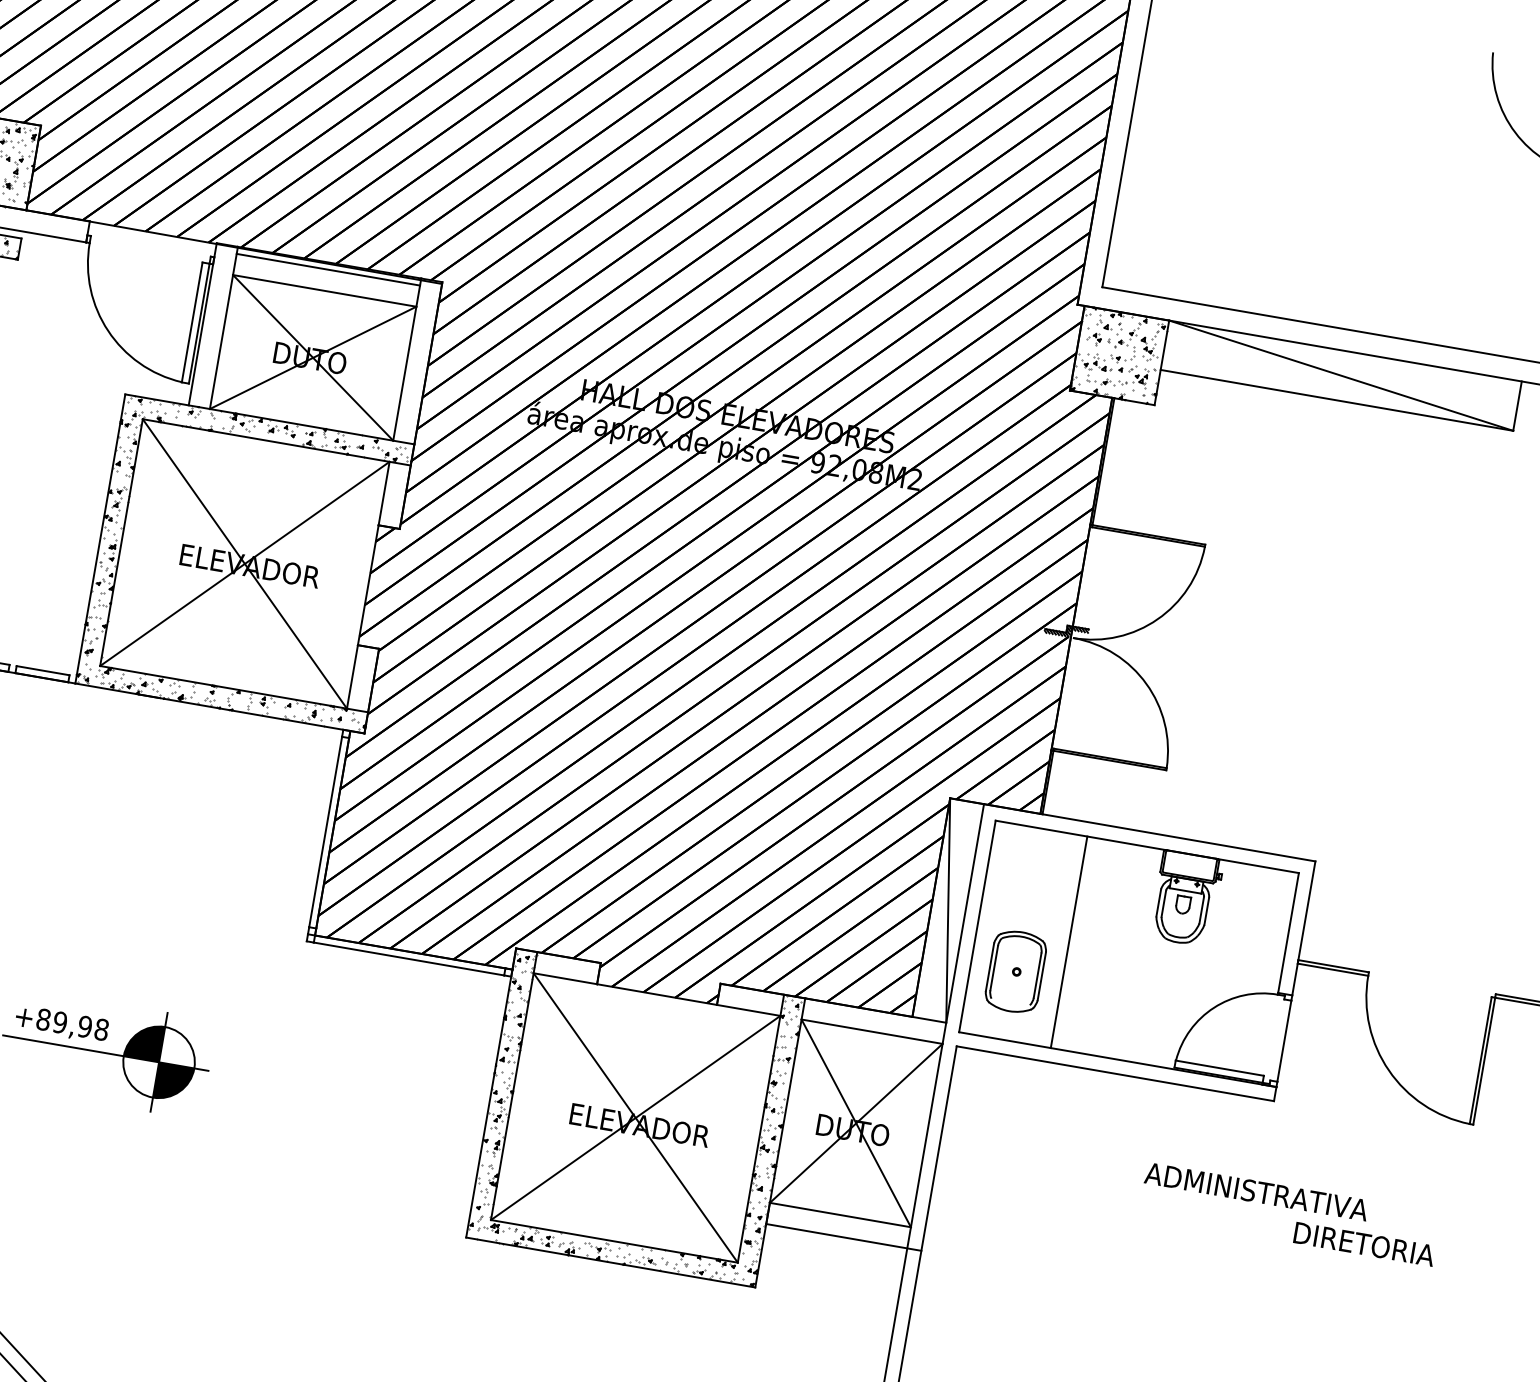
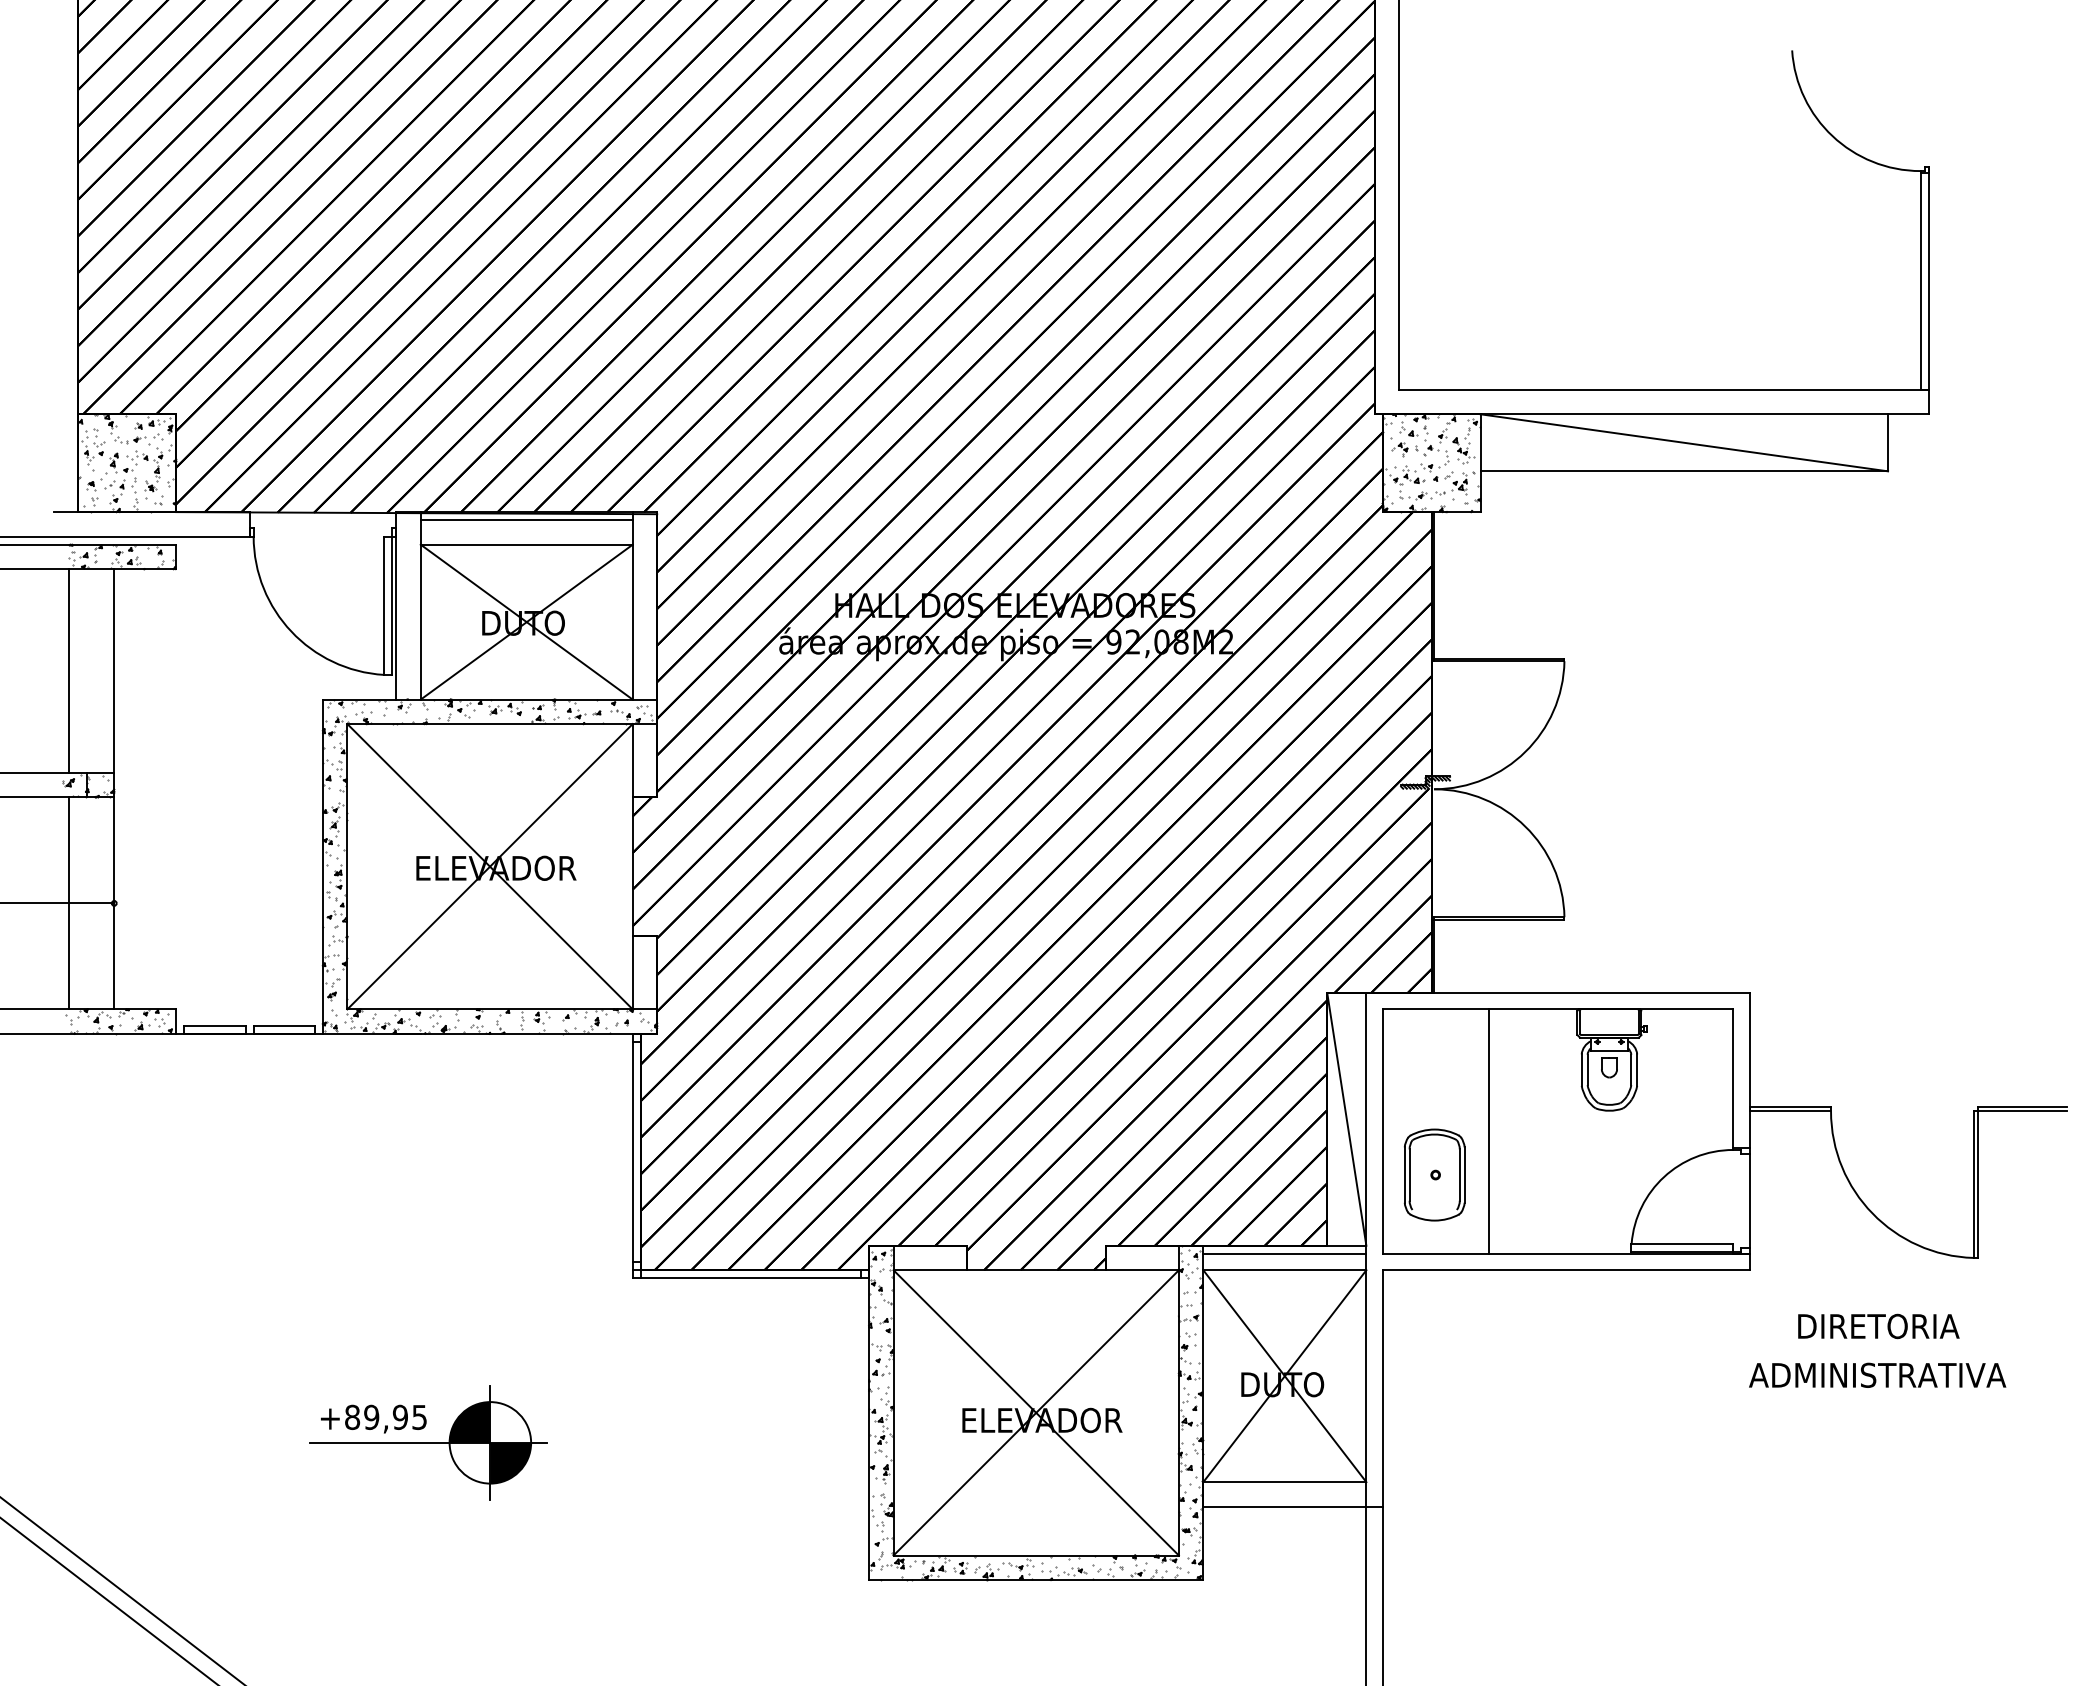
line: (874, 1017) -> (1284, 1253), added
text: (101, 1028) -> (419, 1416), +89,98 -> +89,95
text: (1256, 1191) -> (1877, 1374), moved
text: (1364, 1244) -> (1878, 1326), moved

